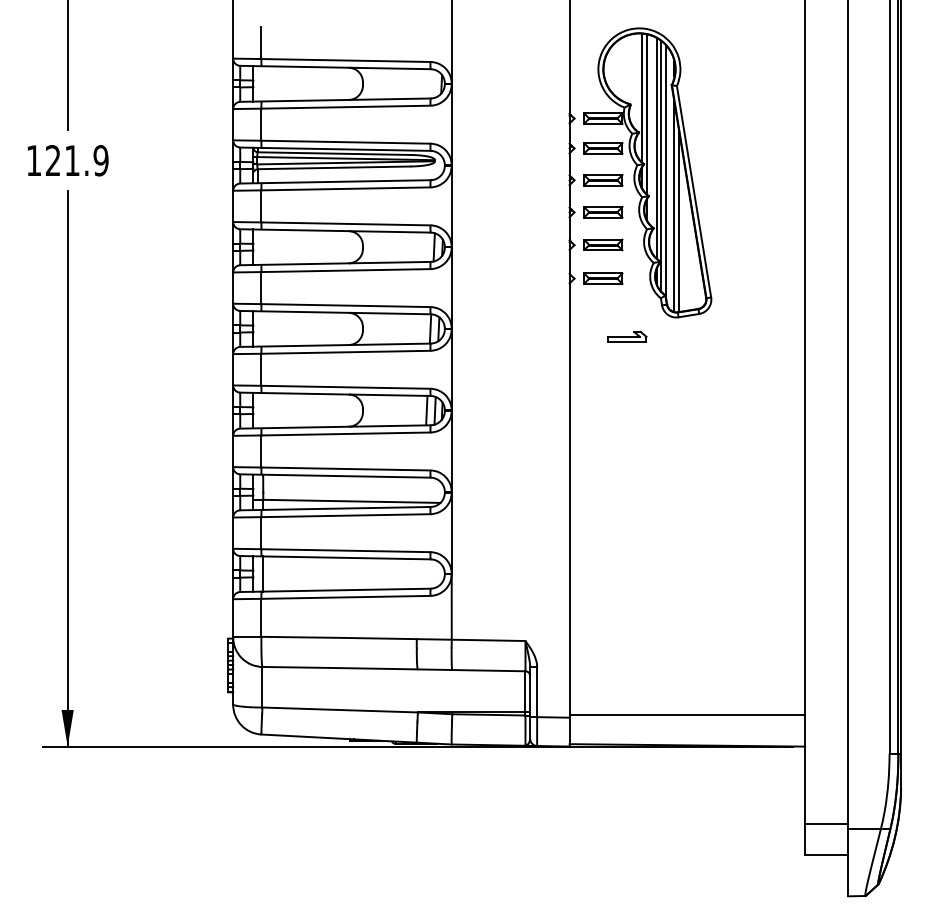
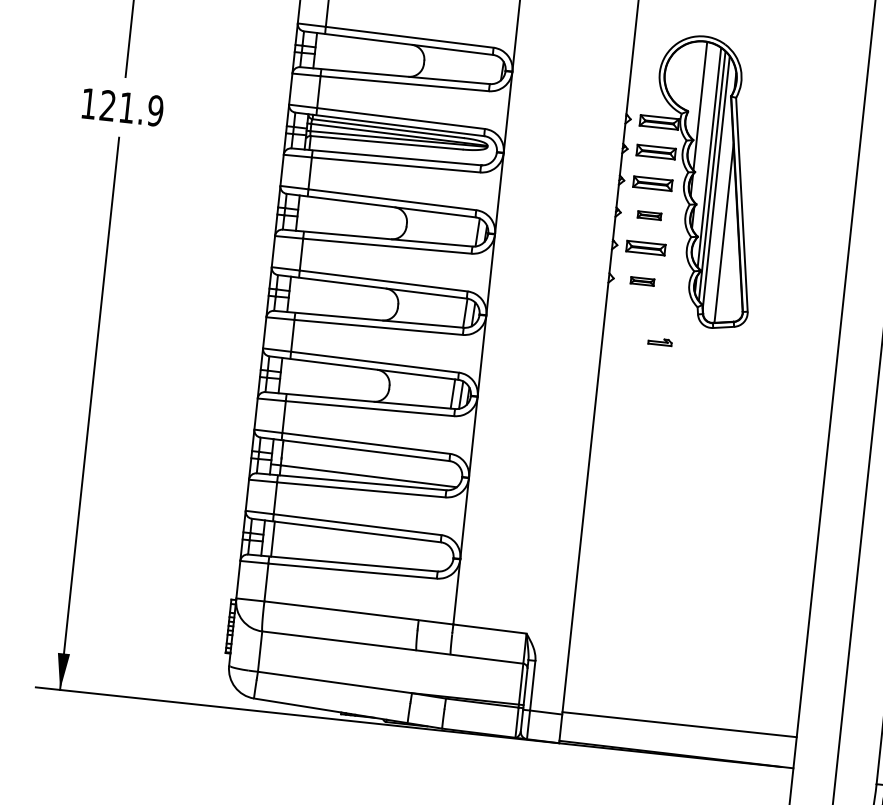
line: (646, 114) -> (702, 122), removed
line: (674, 207) -> (720, 218), removed
part: (603, 212) -> (649, 215), size x0.6
part: (603, 278) -> (642, 281), size x0.6
part: (627, 336) -> (660, 341), size x0.6

